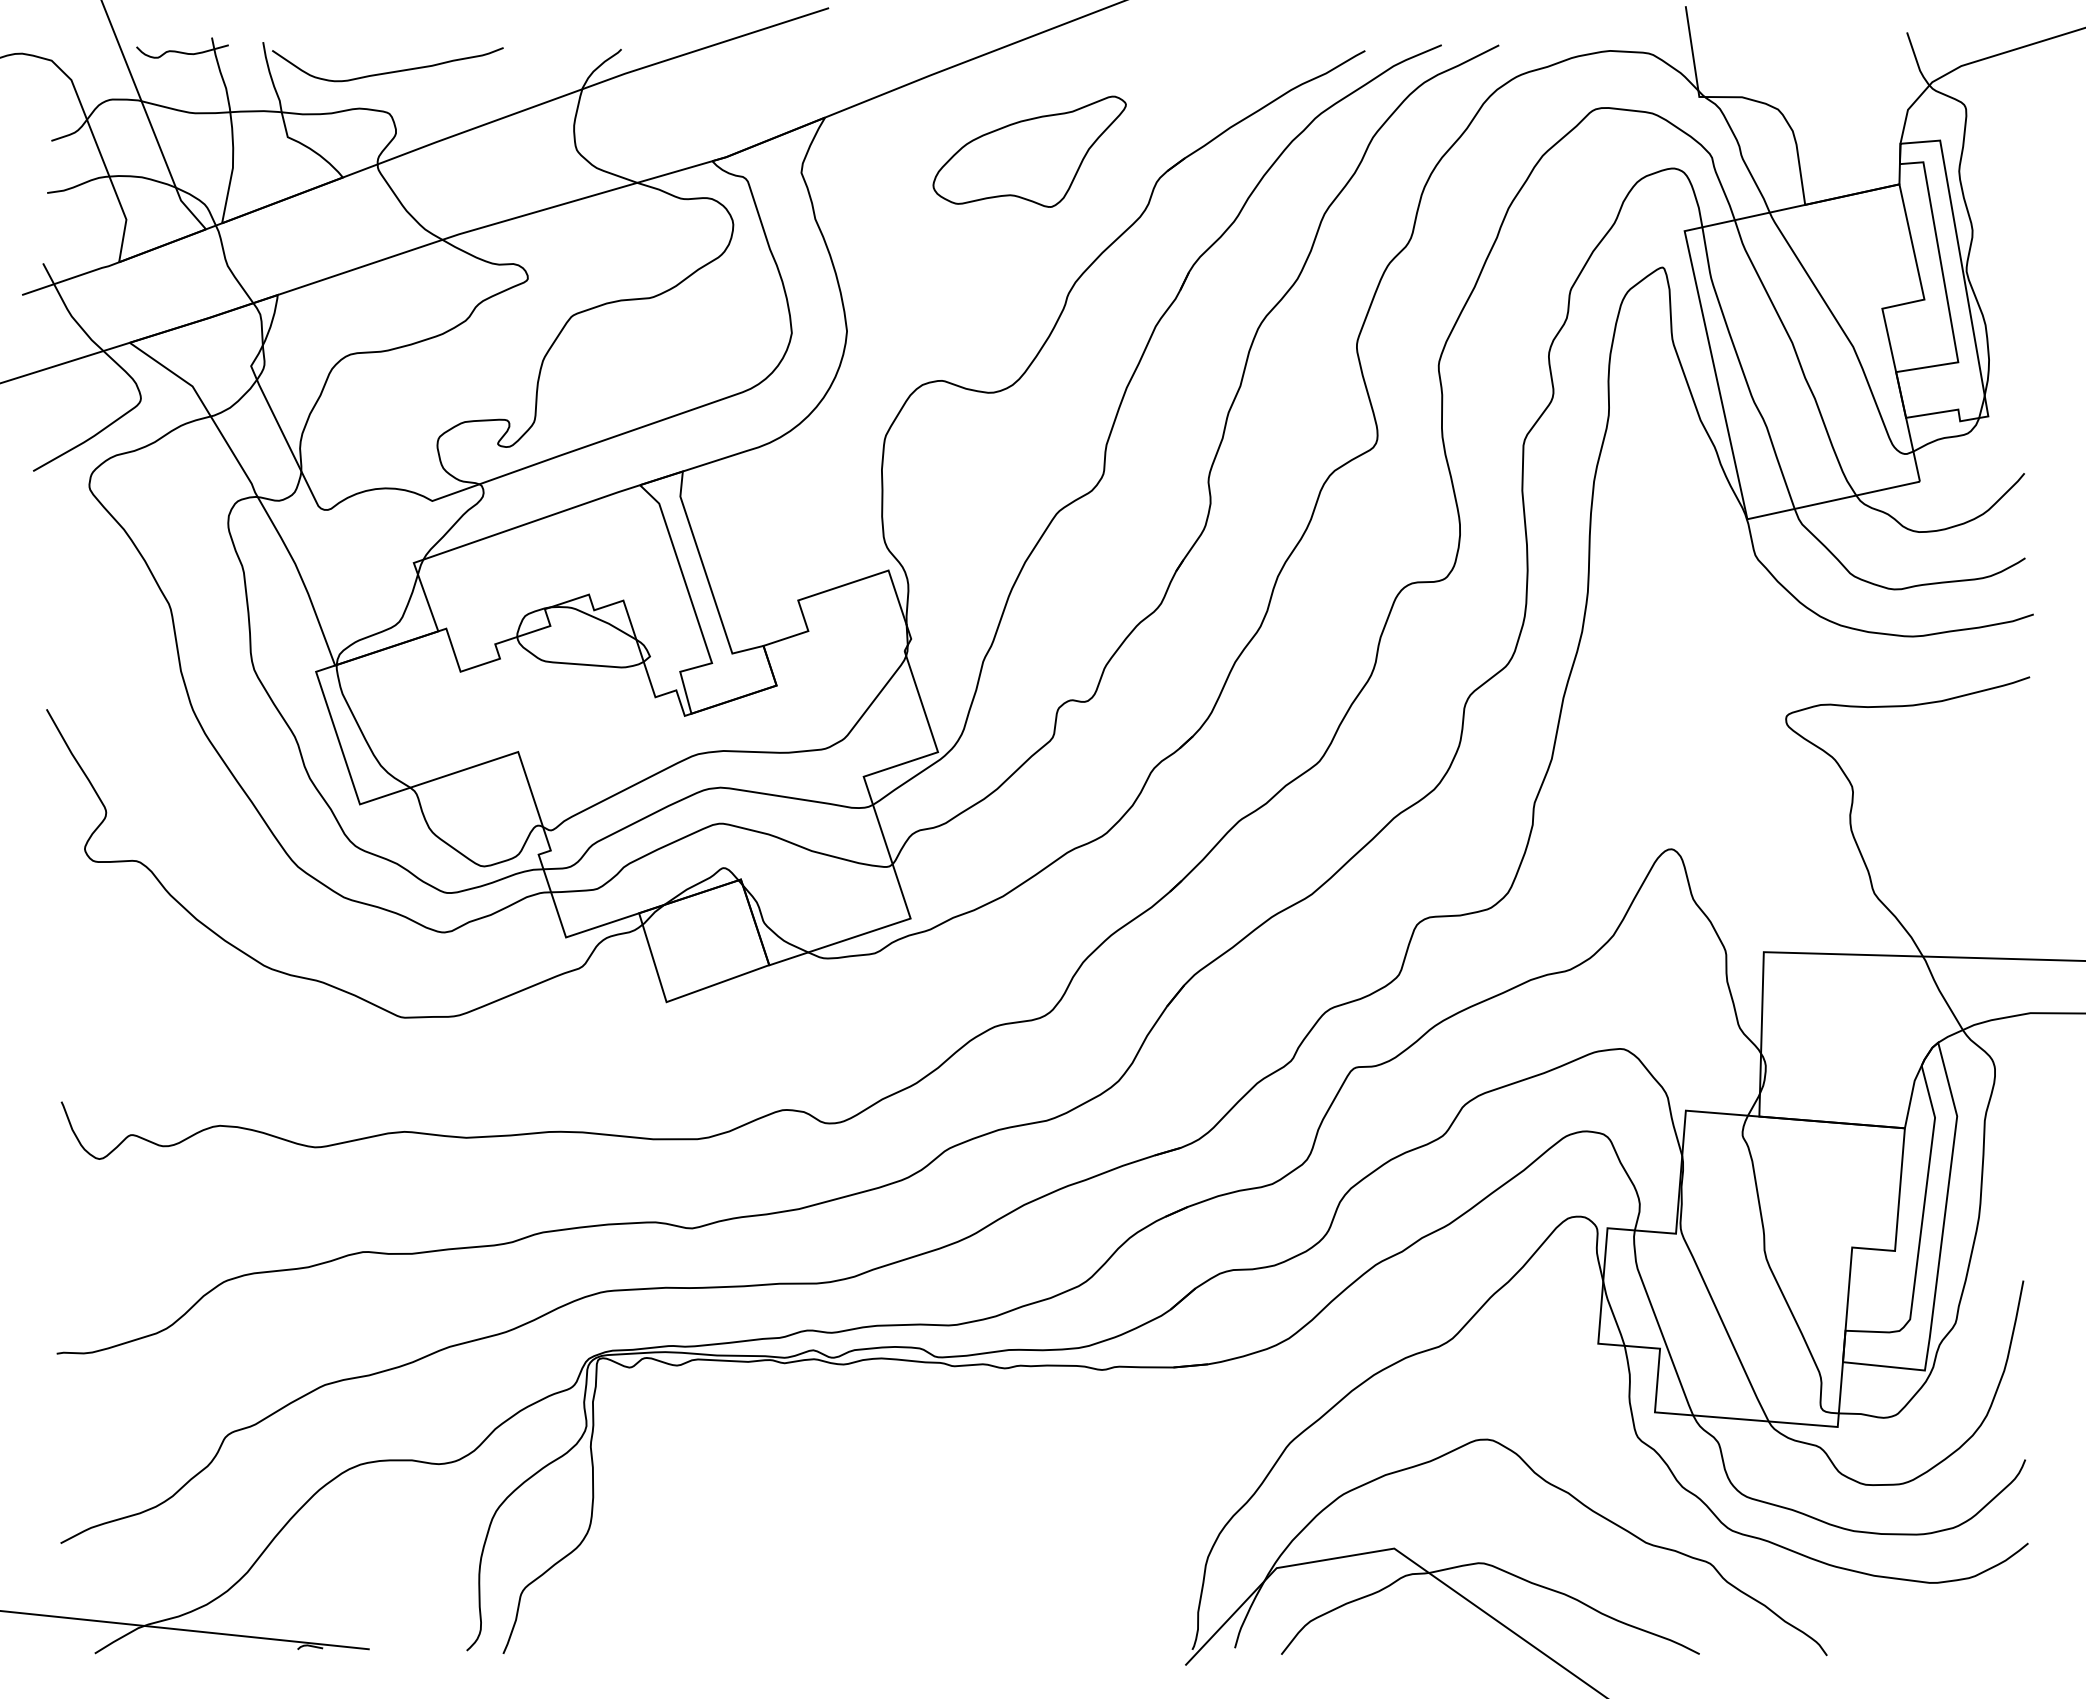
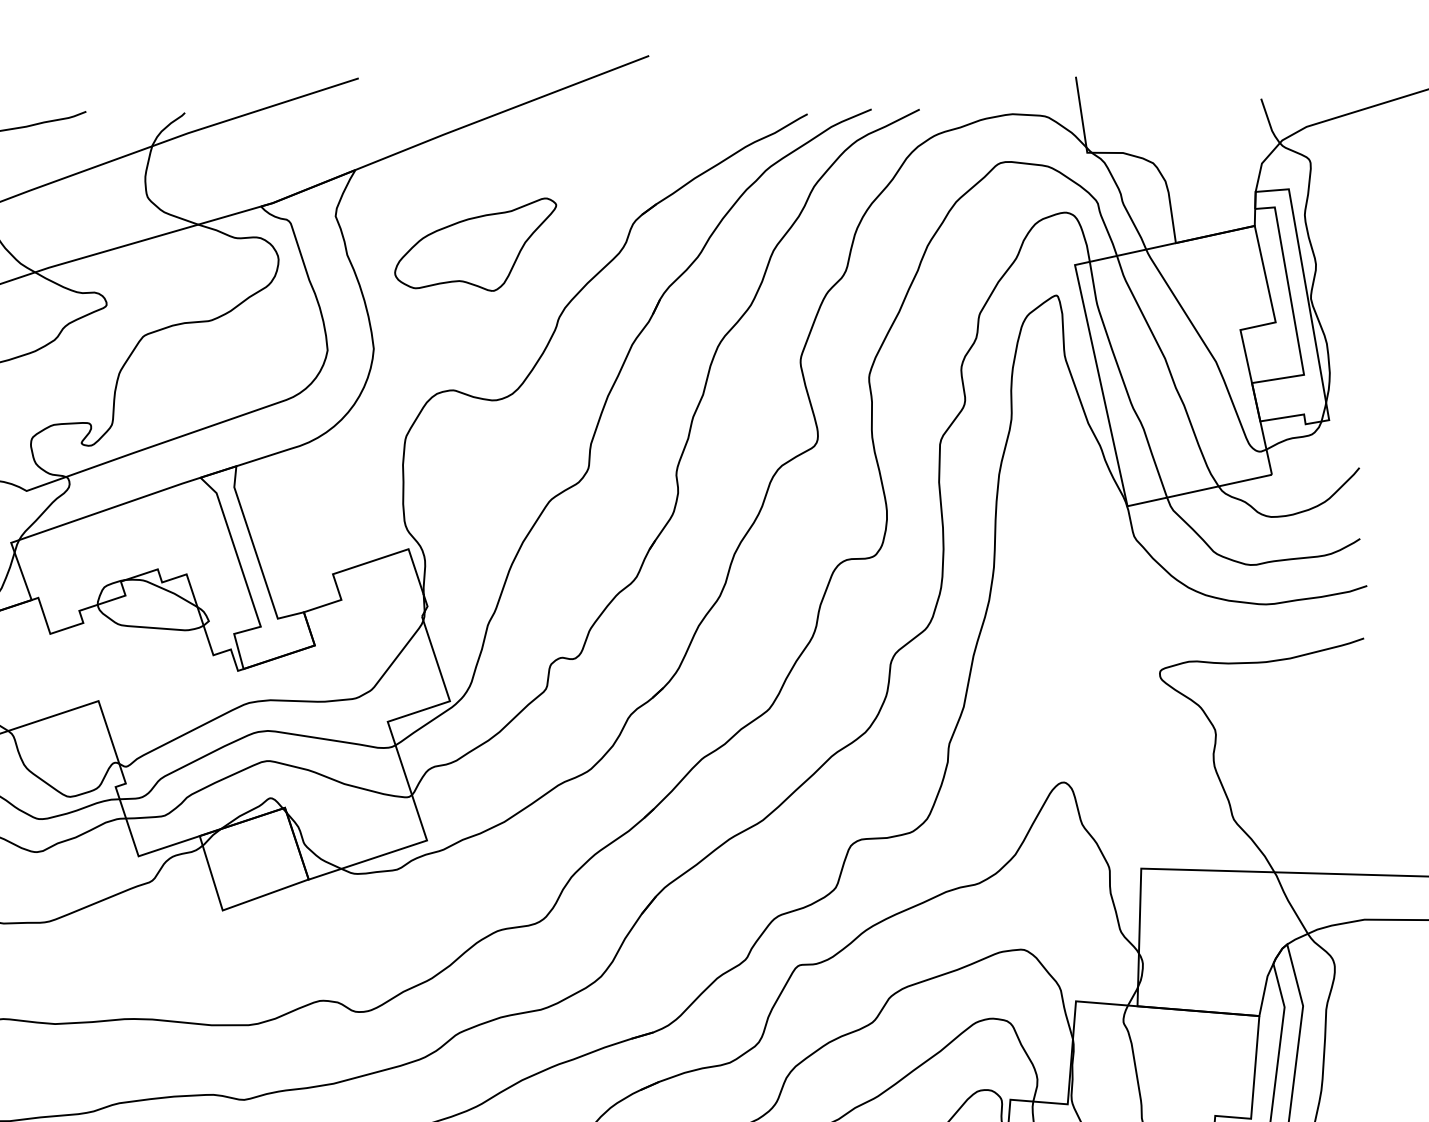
part: (1029, 151) -> (475, 244), moved

